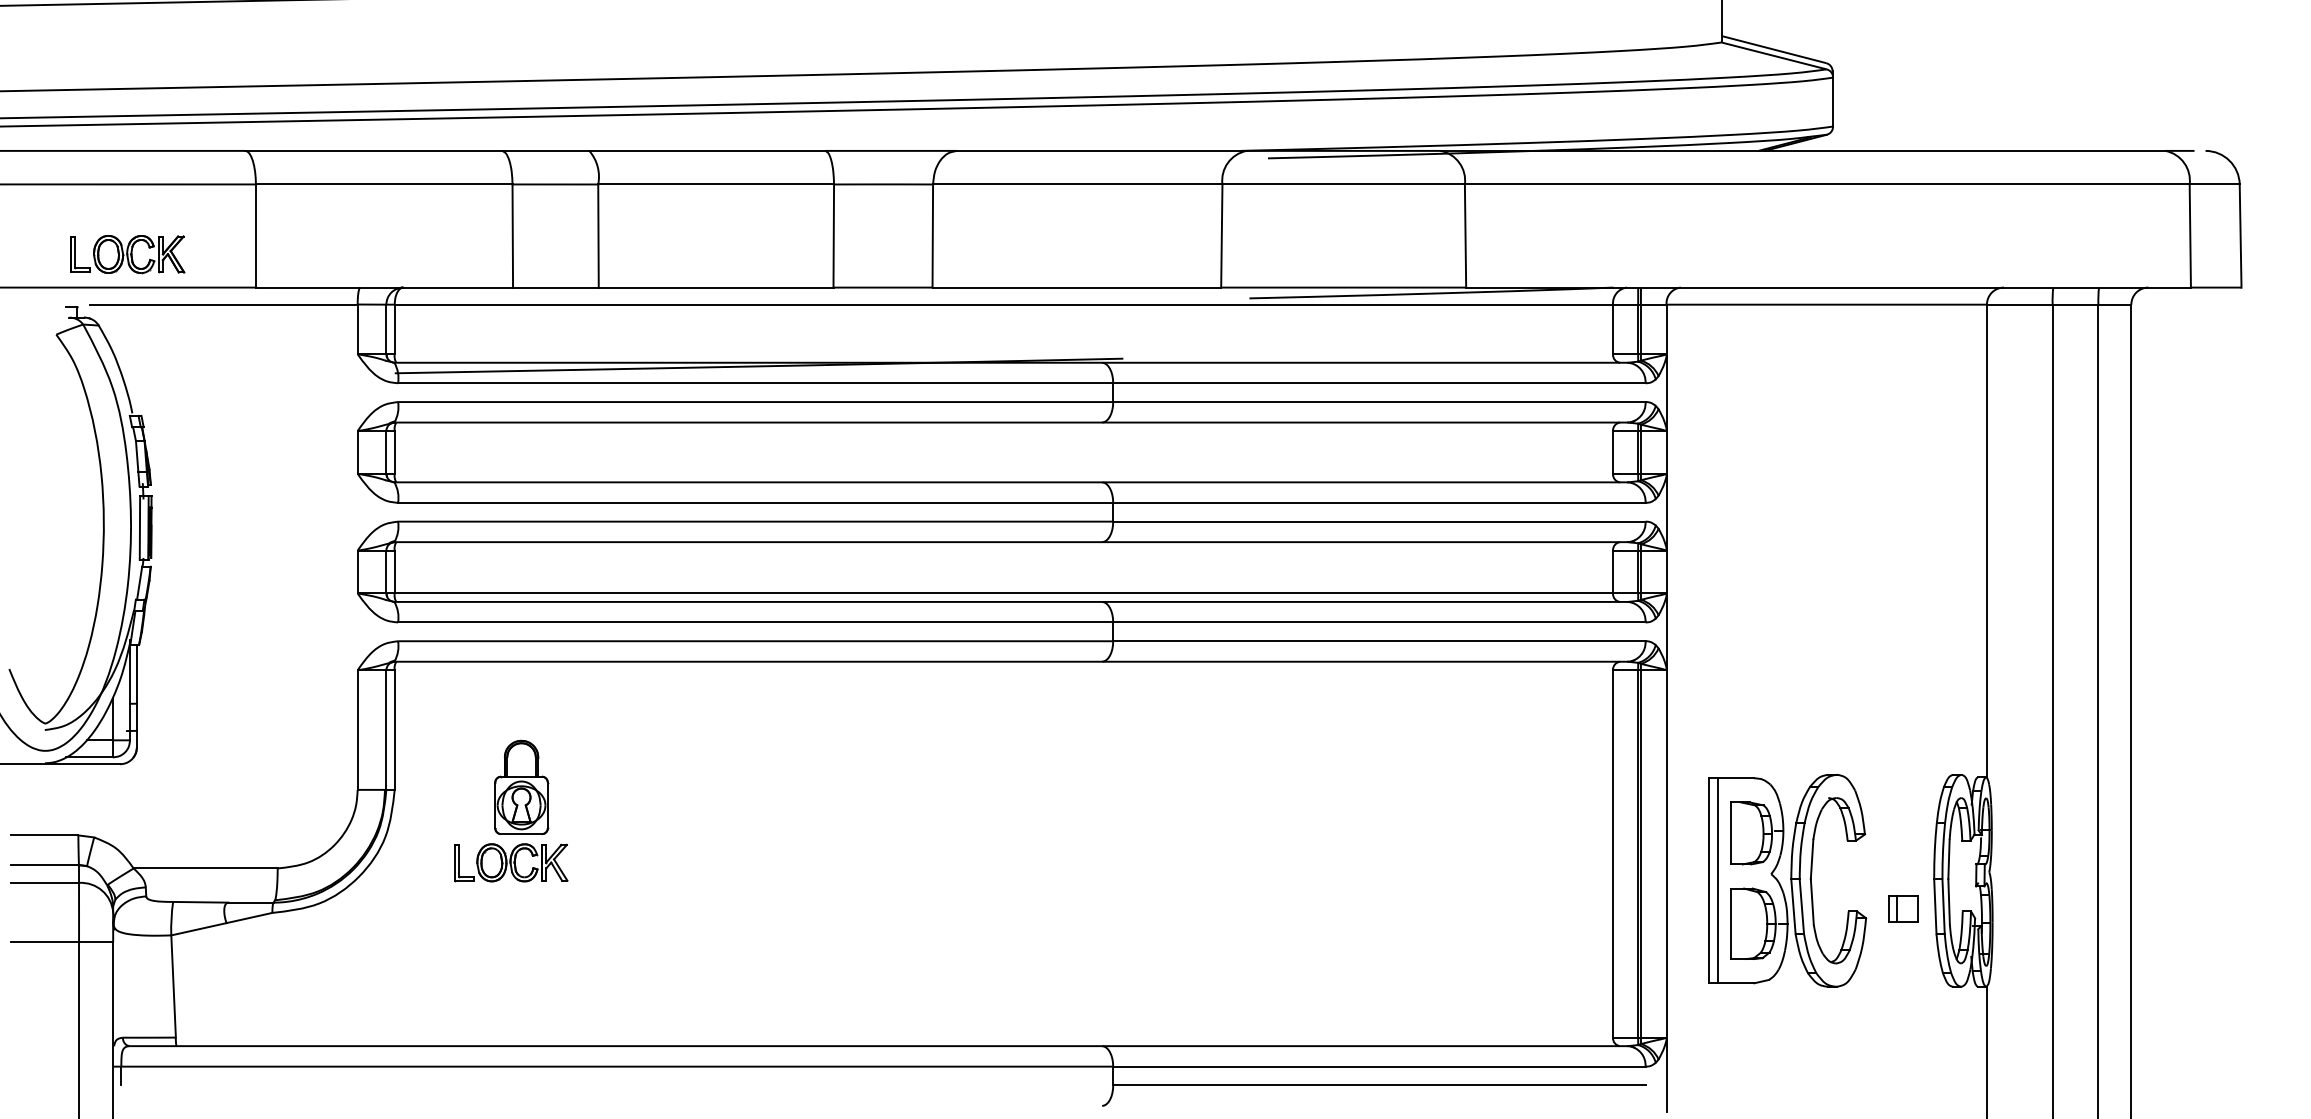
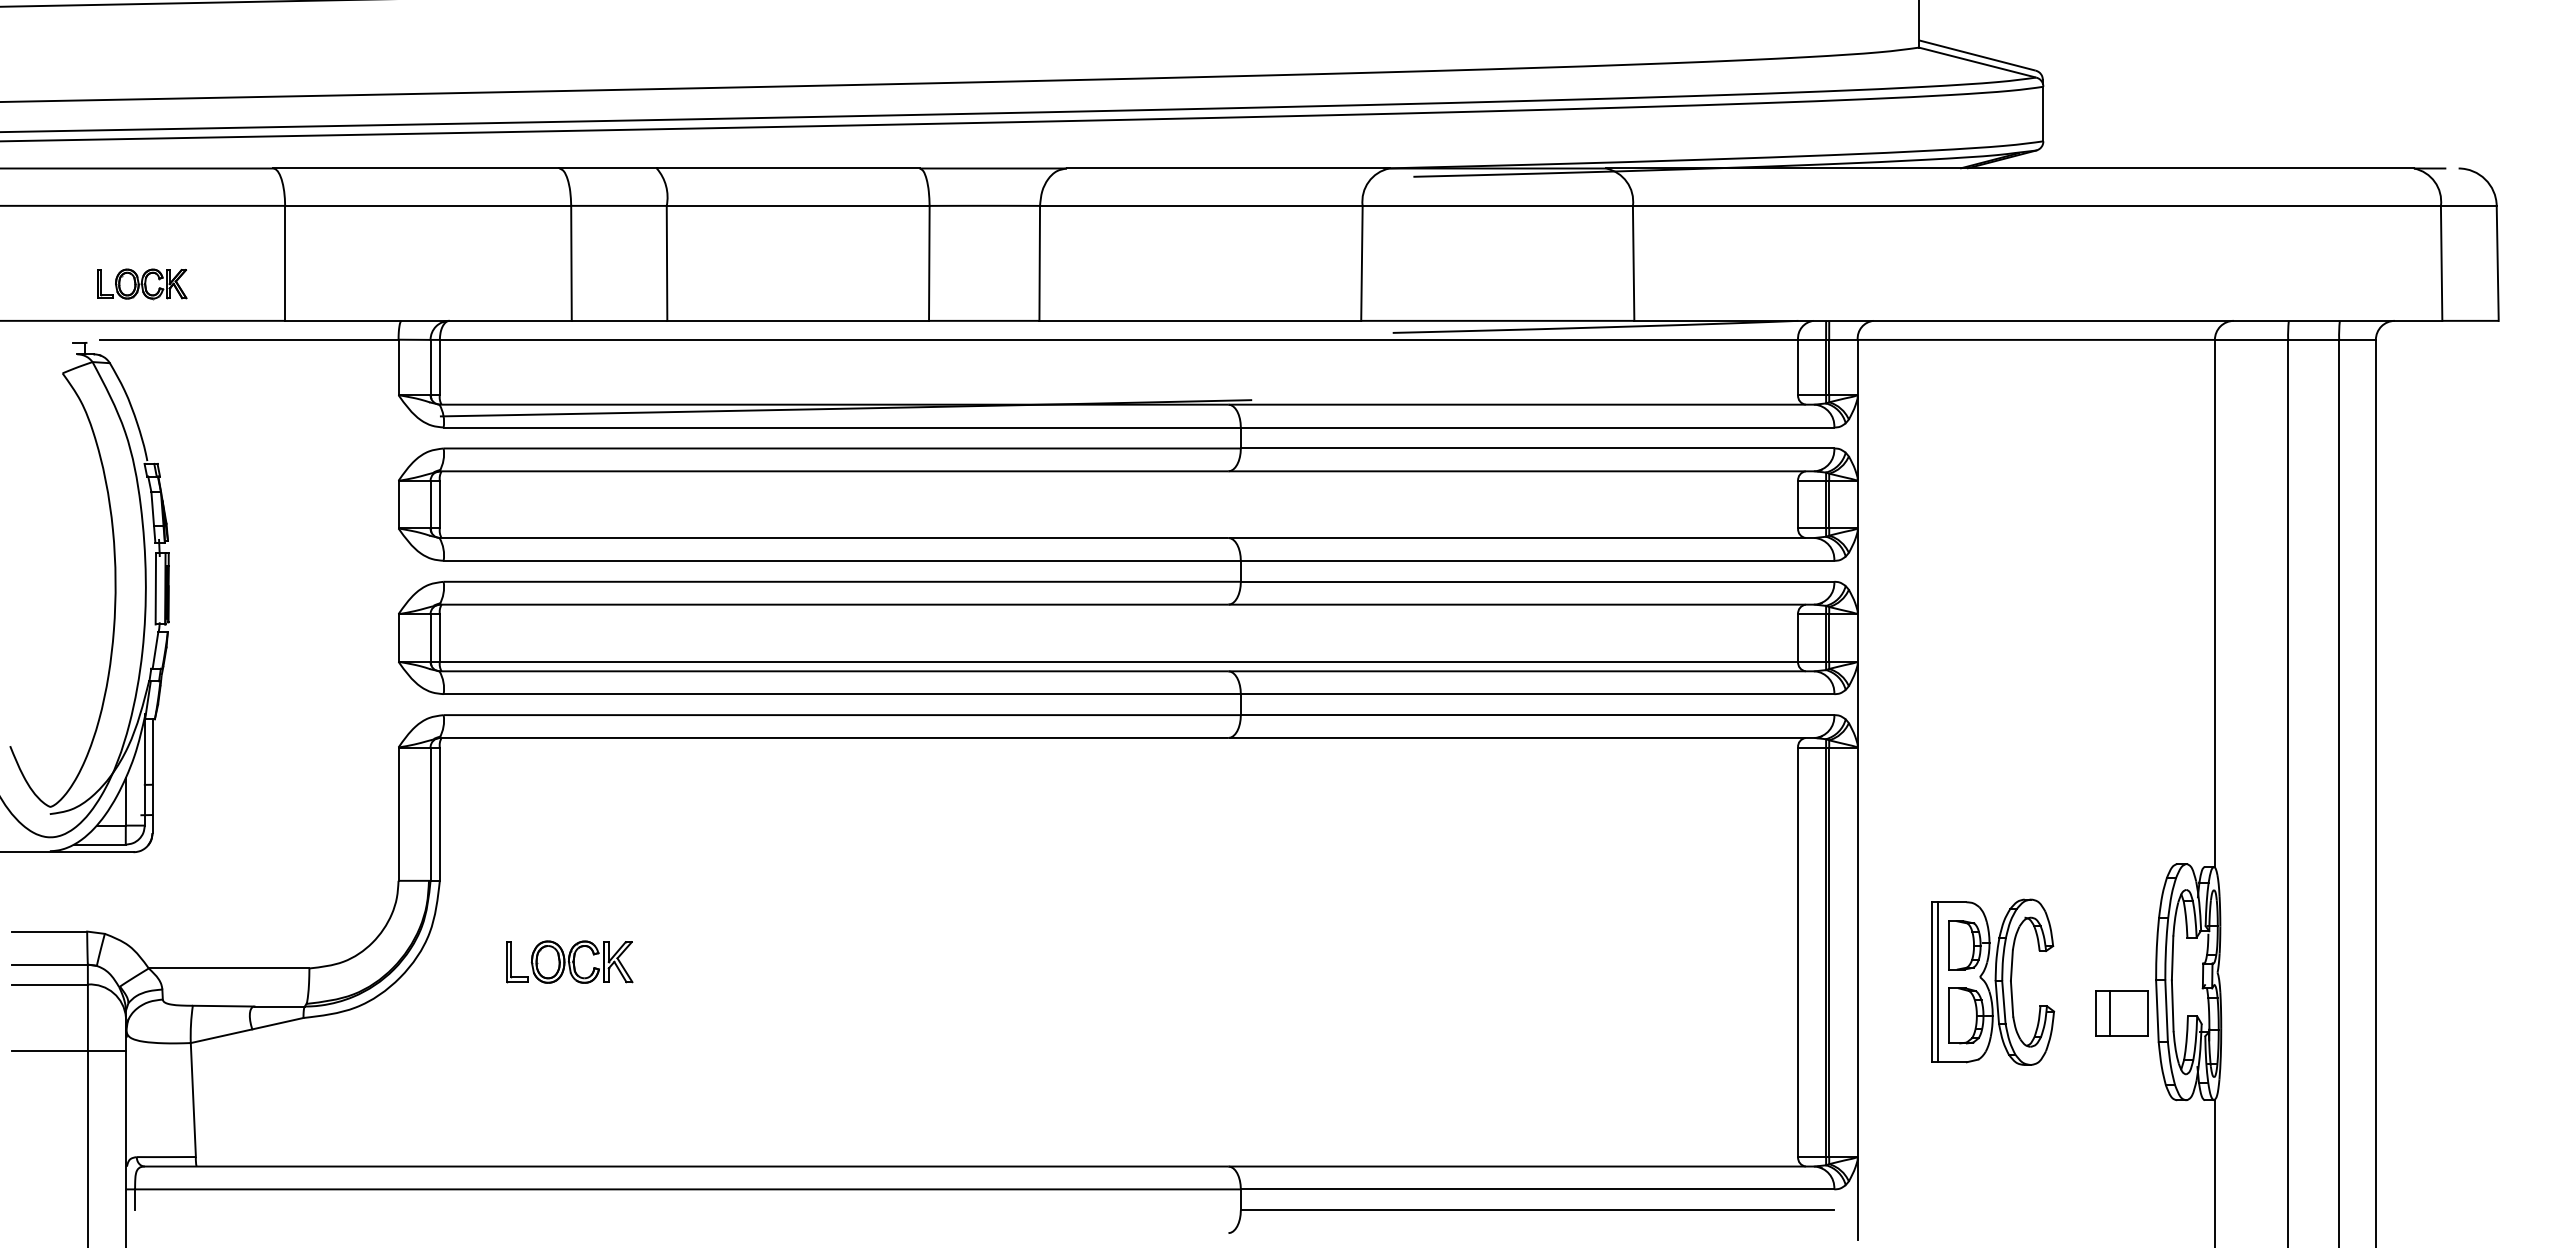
part: (127, 254) -> (142, 284), size x0.7
part: (521, 787) -> (581, 878), removed
part: (1787, 881) -> (1992, 982), size x0.7
part: (1903, 908) -> (2121, 1013), size x1.6

